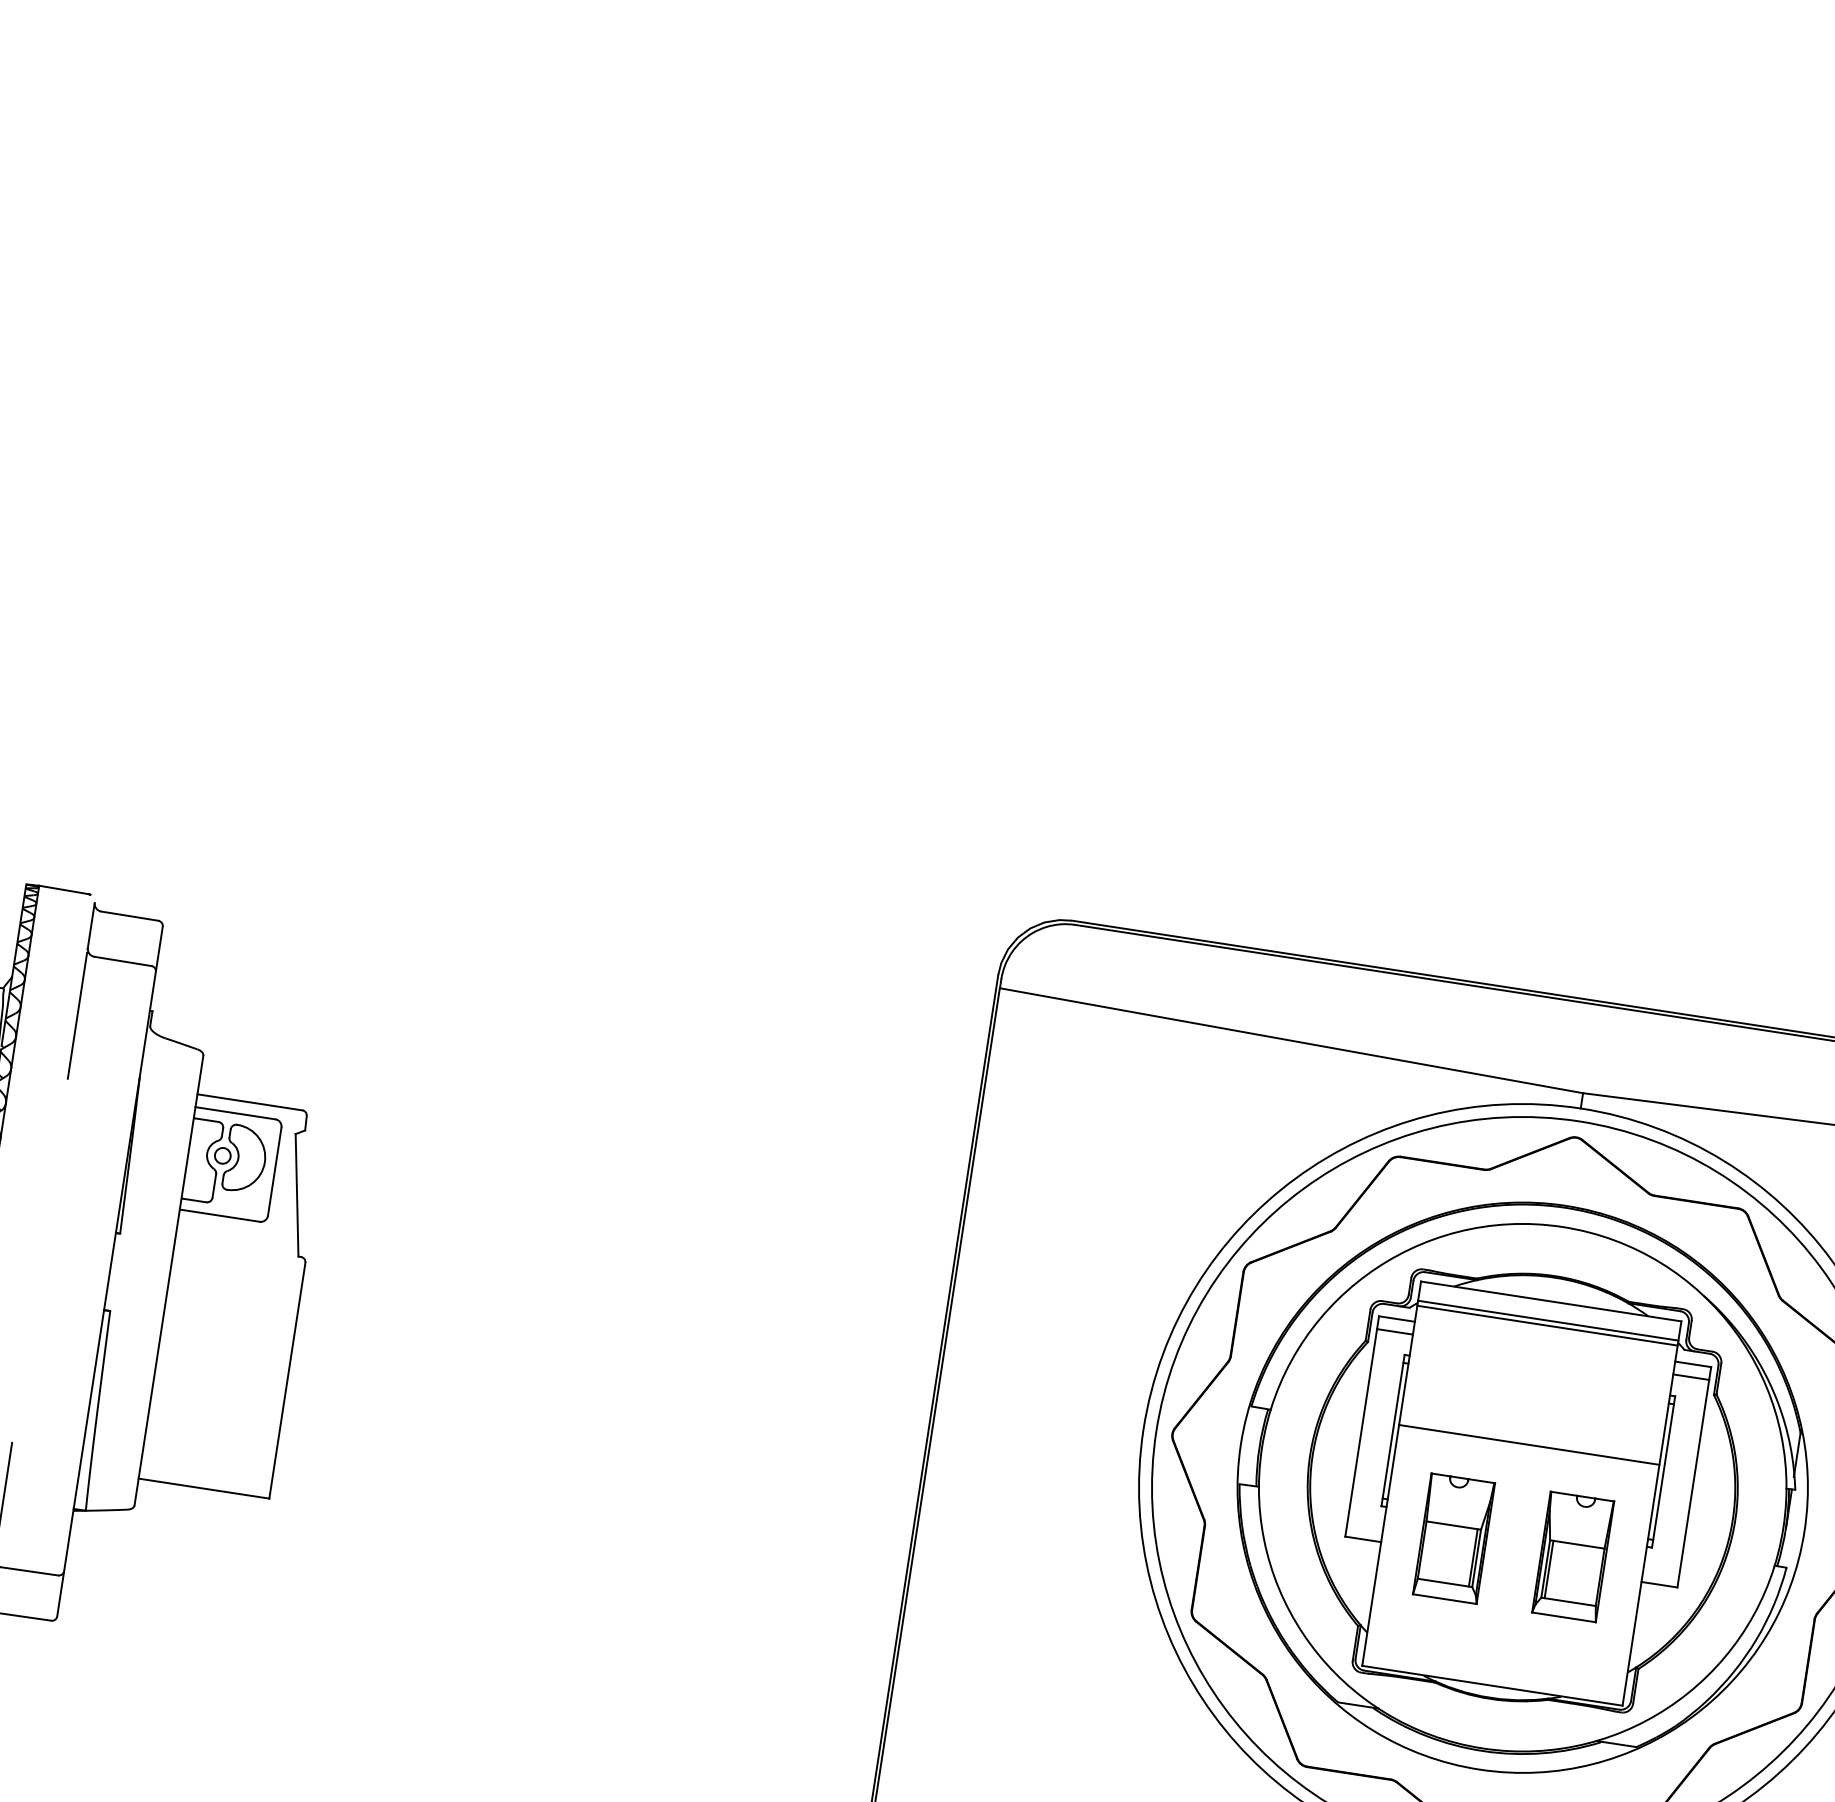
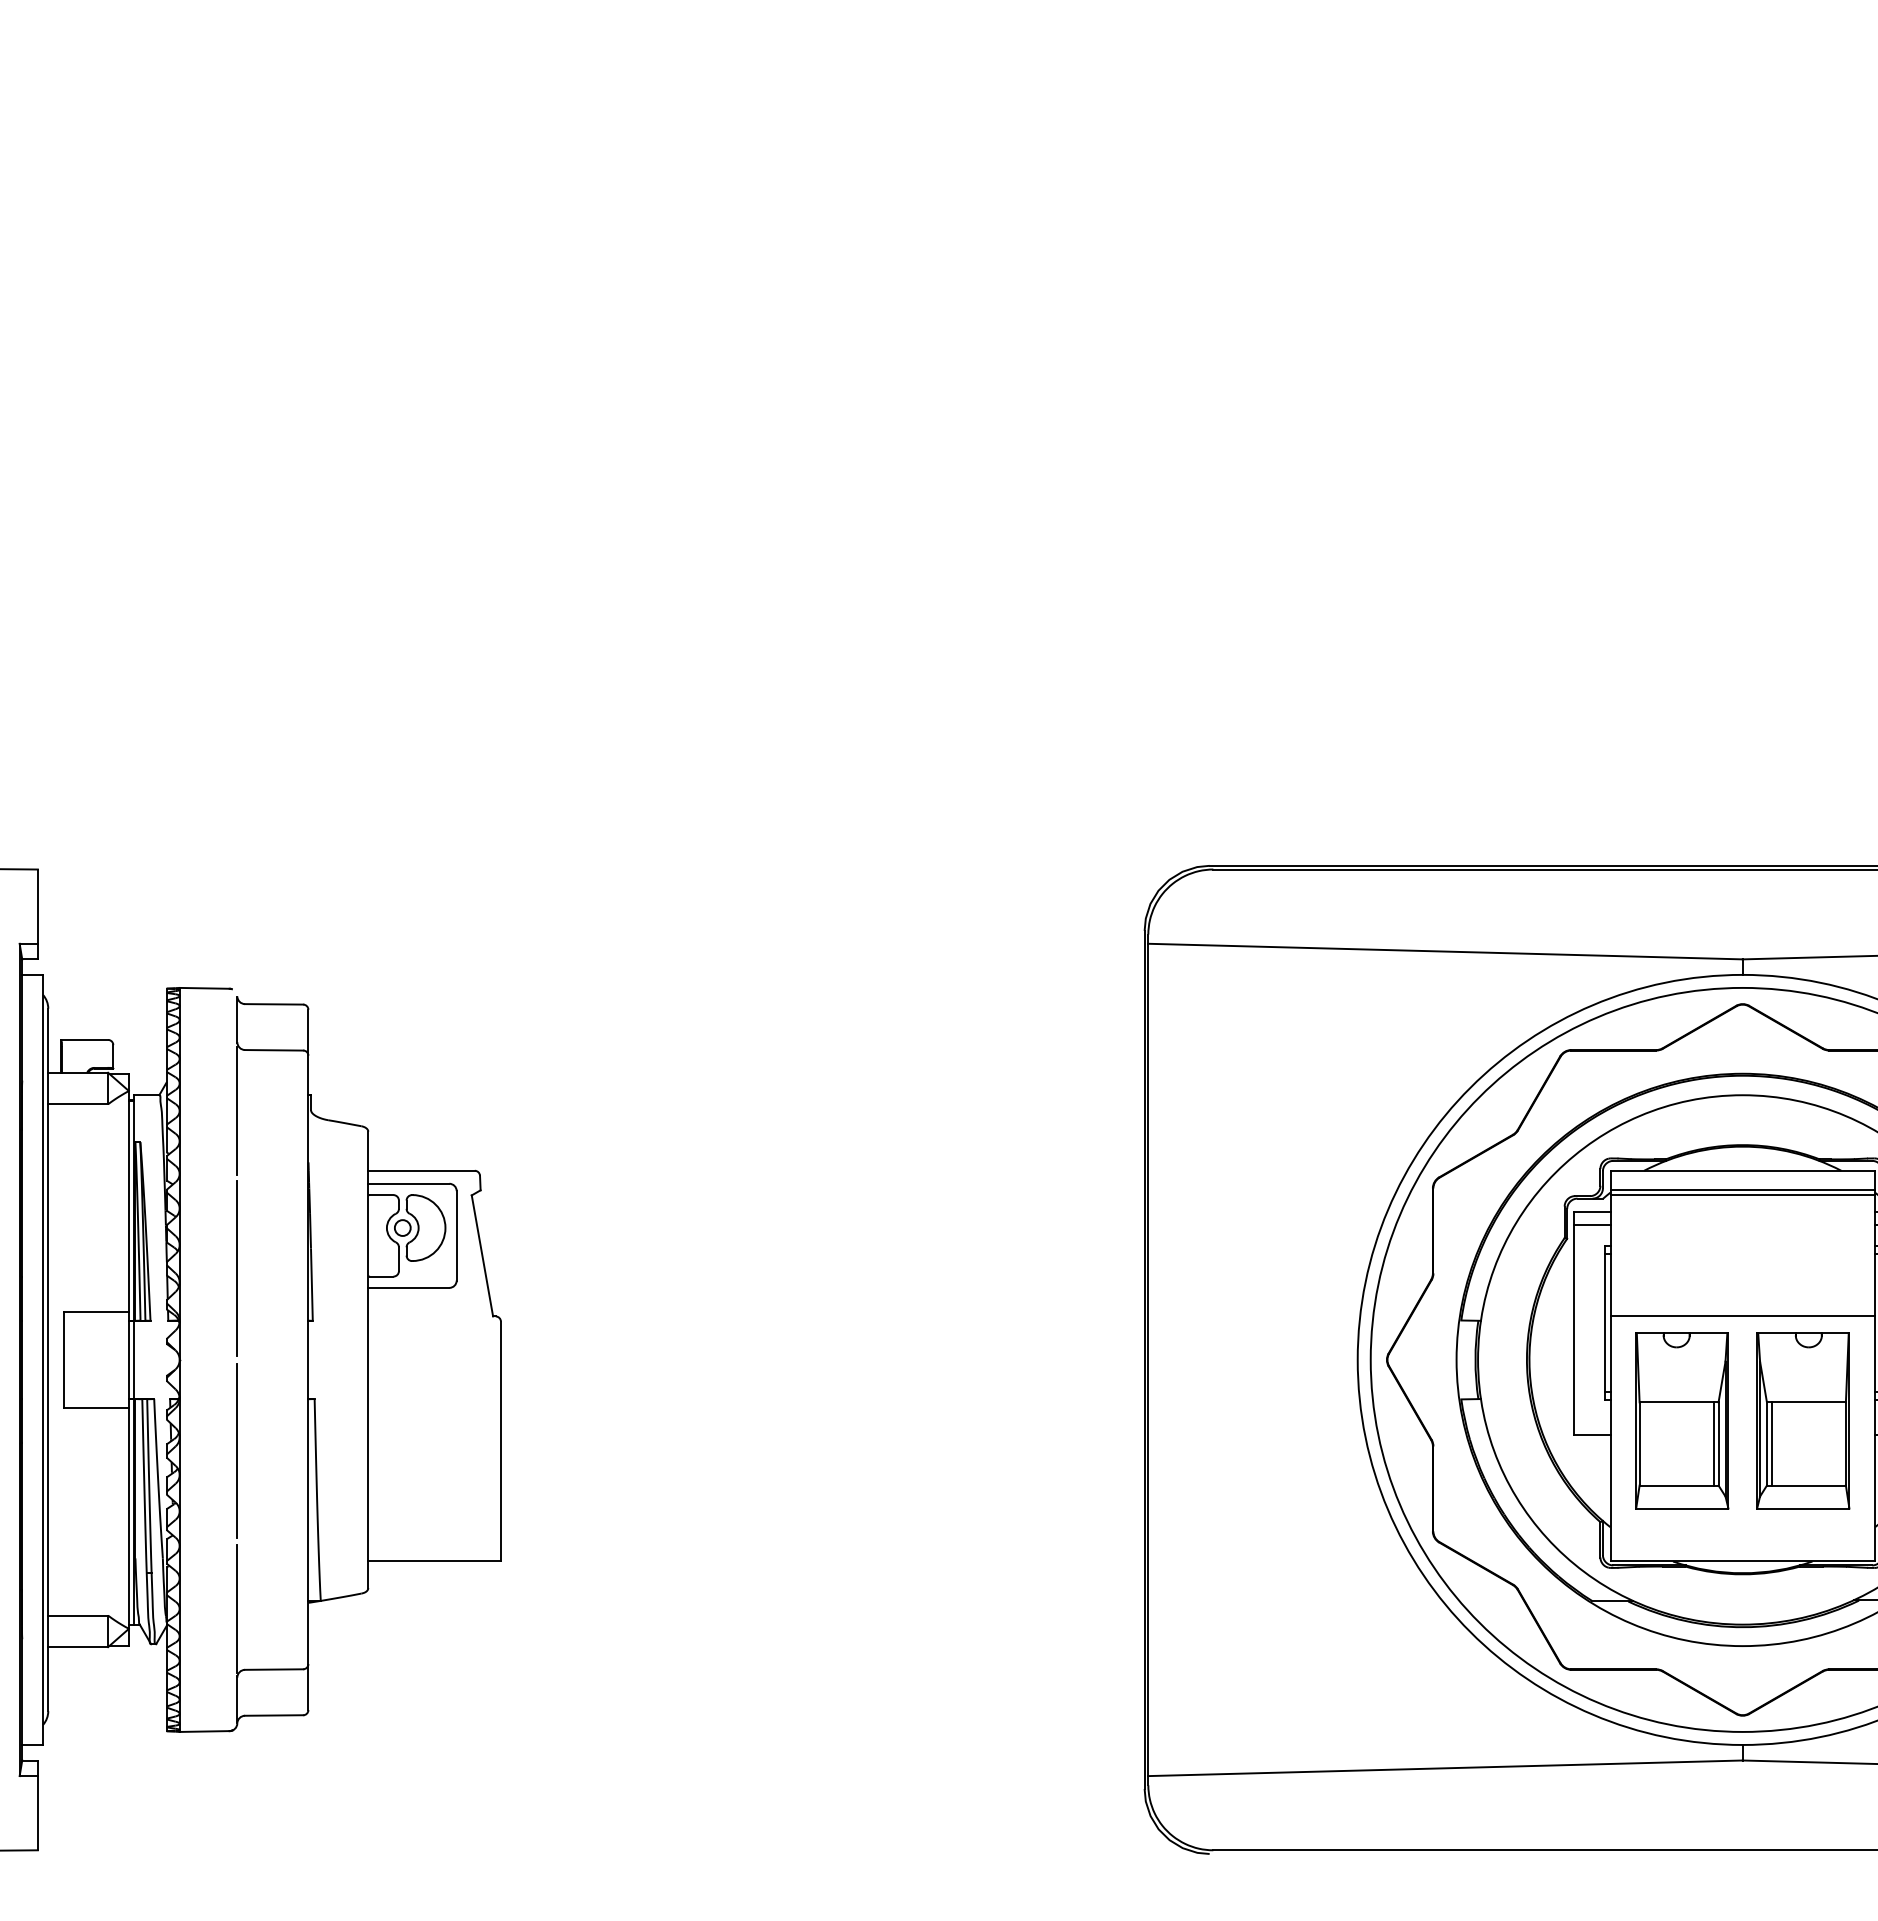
line: (53, 1170) -> (237, 1268), added
line: (26, 1350) -> (237, 1450), added
part: (1454, 1538) -> (1682, 1420), size x1.43
part: (1573, 1556) -> (1803, 1420), size x1.43

